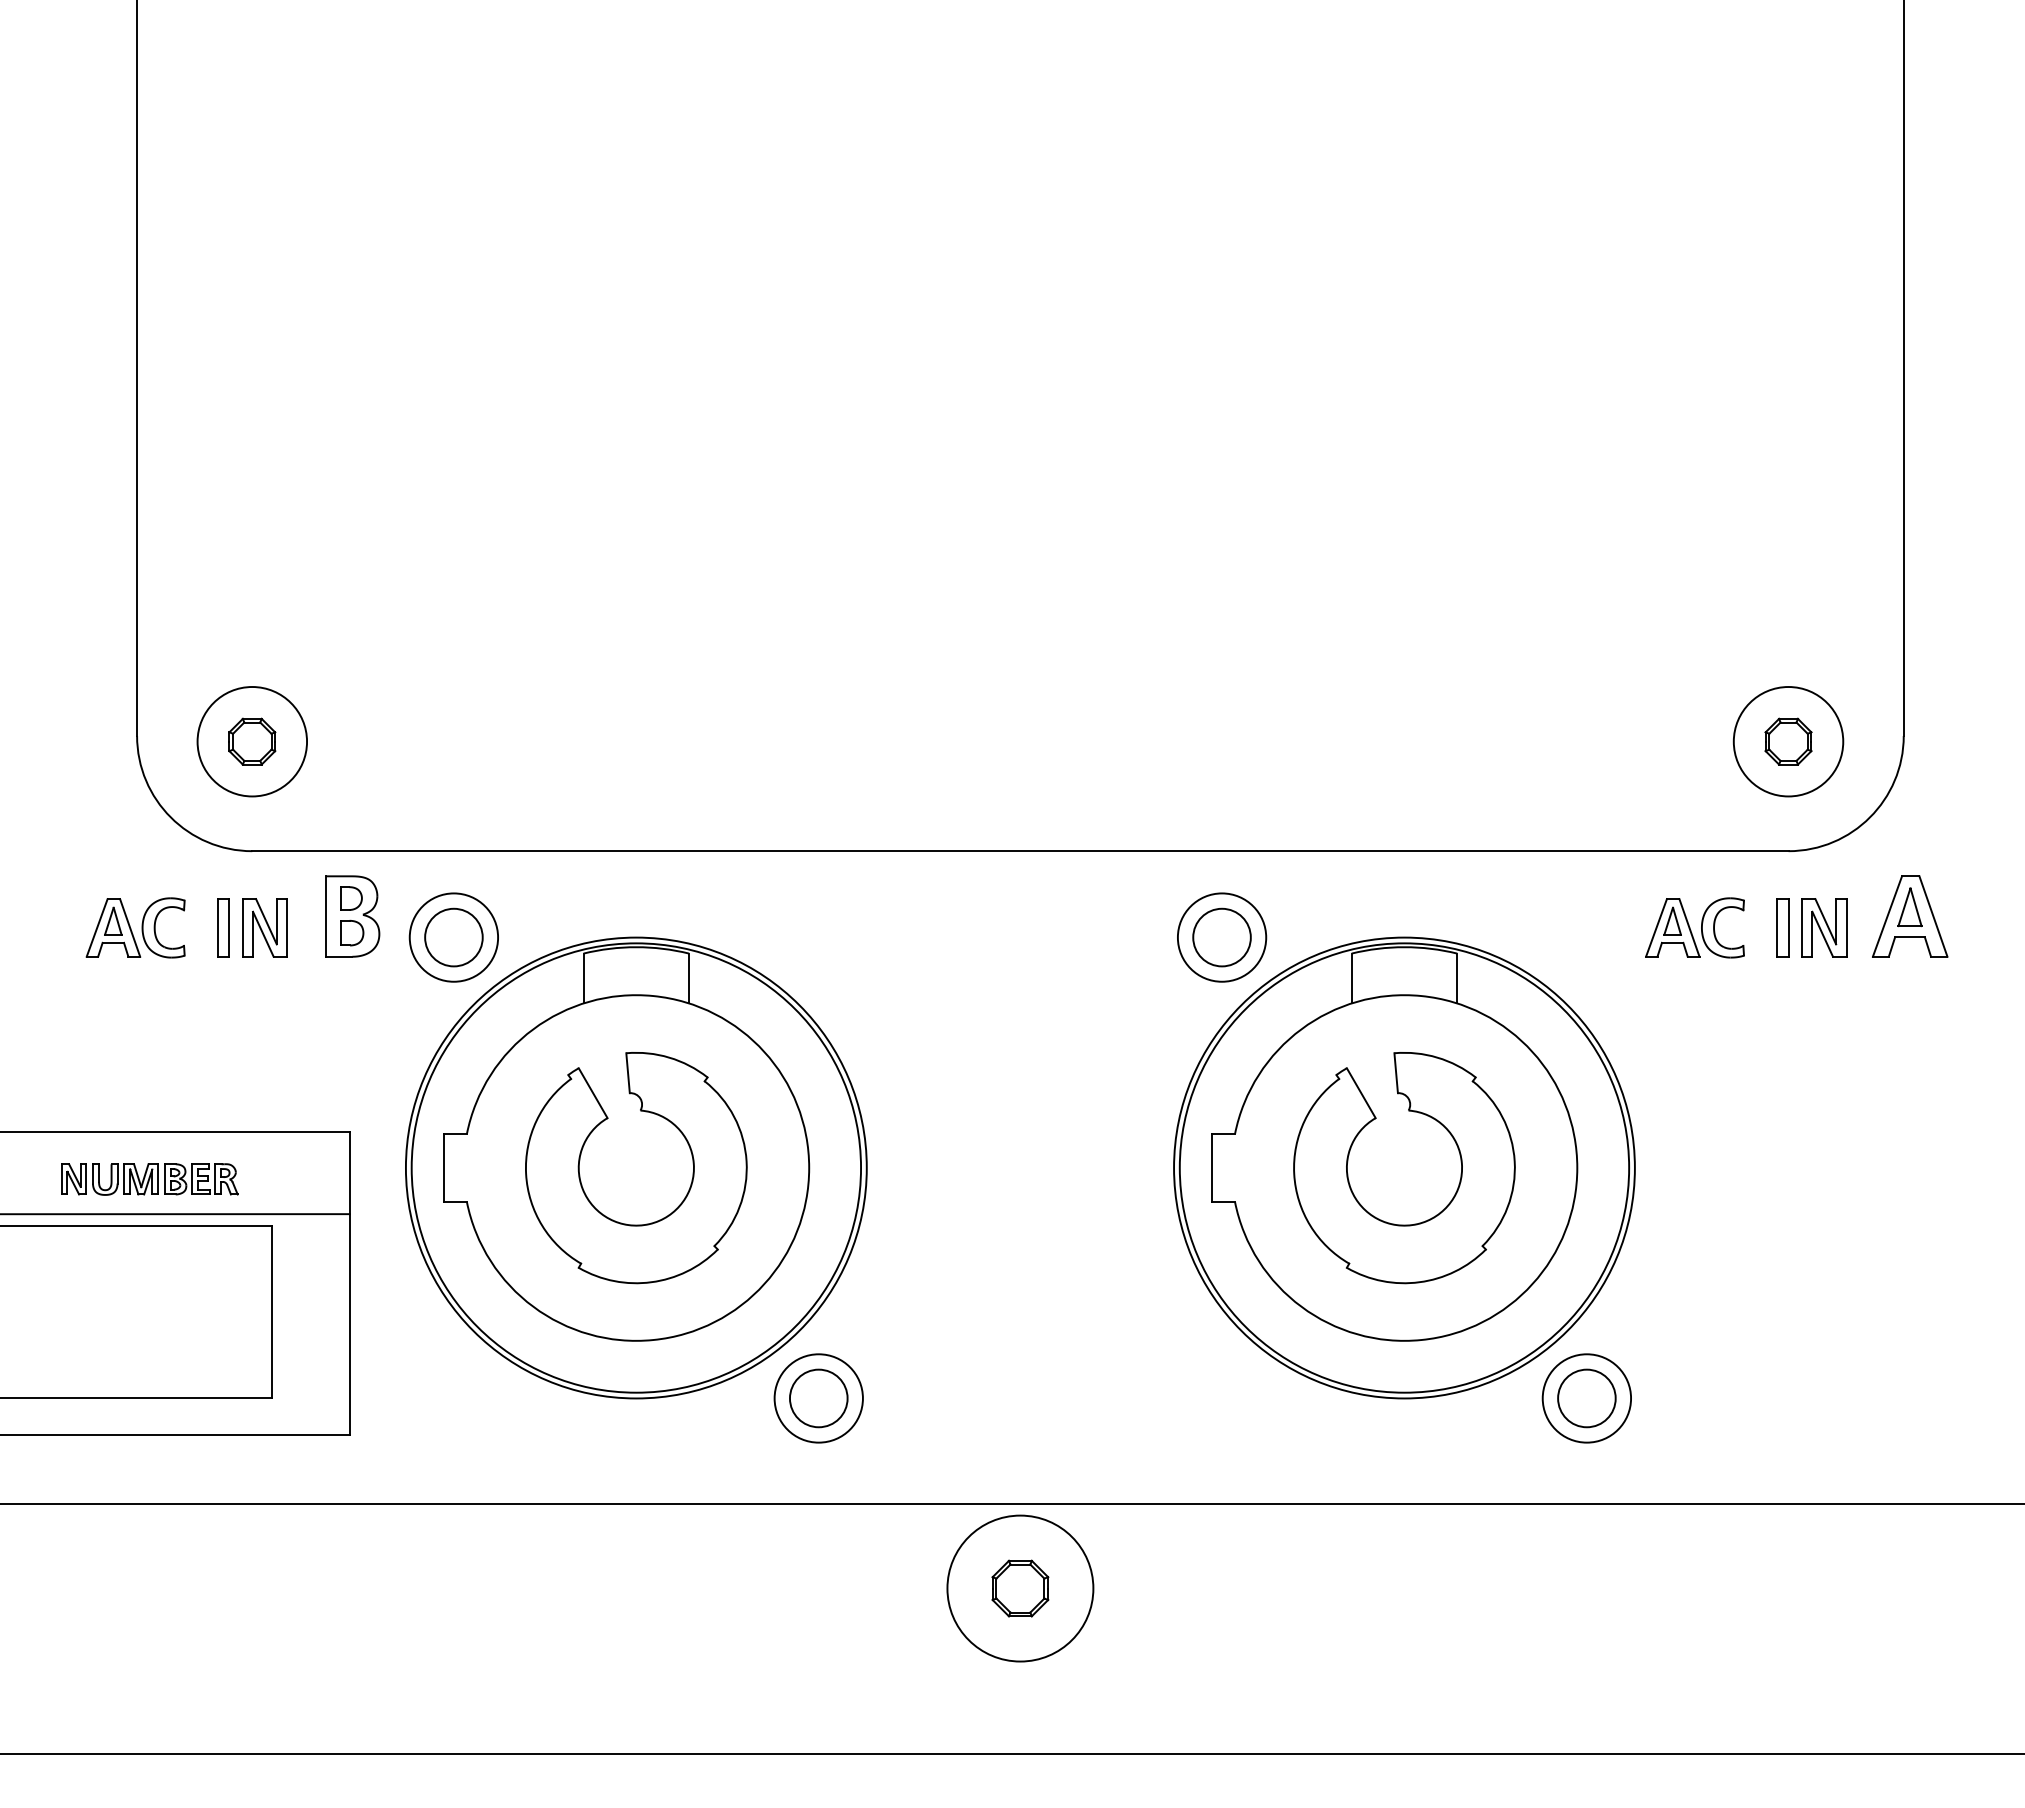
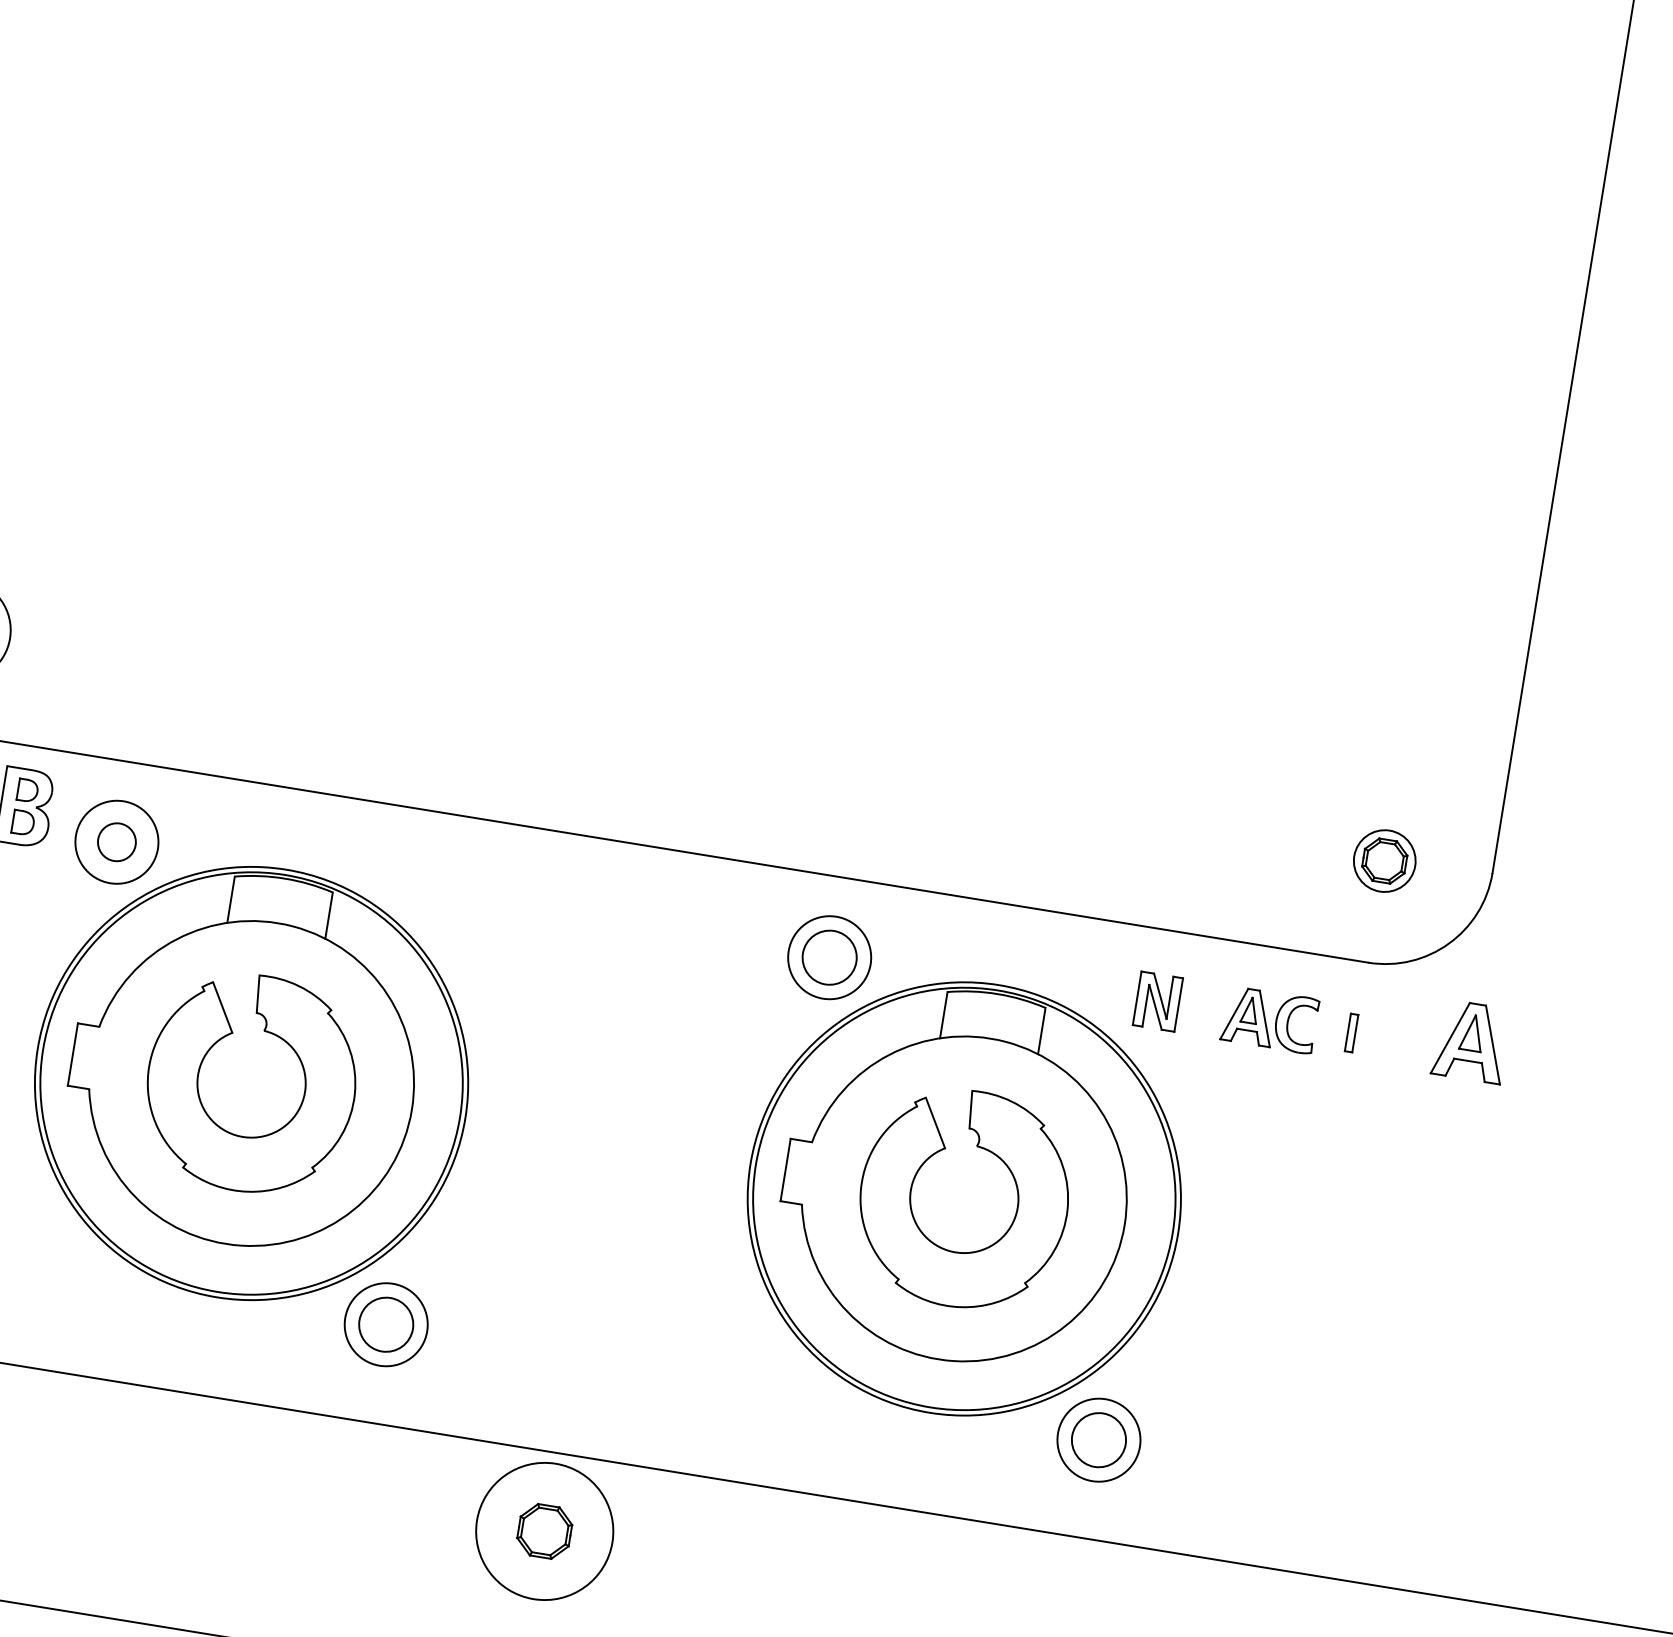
circle: (1788, 741) -> (1384, 860), size x0.6
part: (1782, 927) -> (1351, 1032), size x0.7
part: (1824, 927) -> (1158, 1001), moved
circle: (453, 937) -> (116, 842), size x0.7

